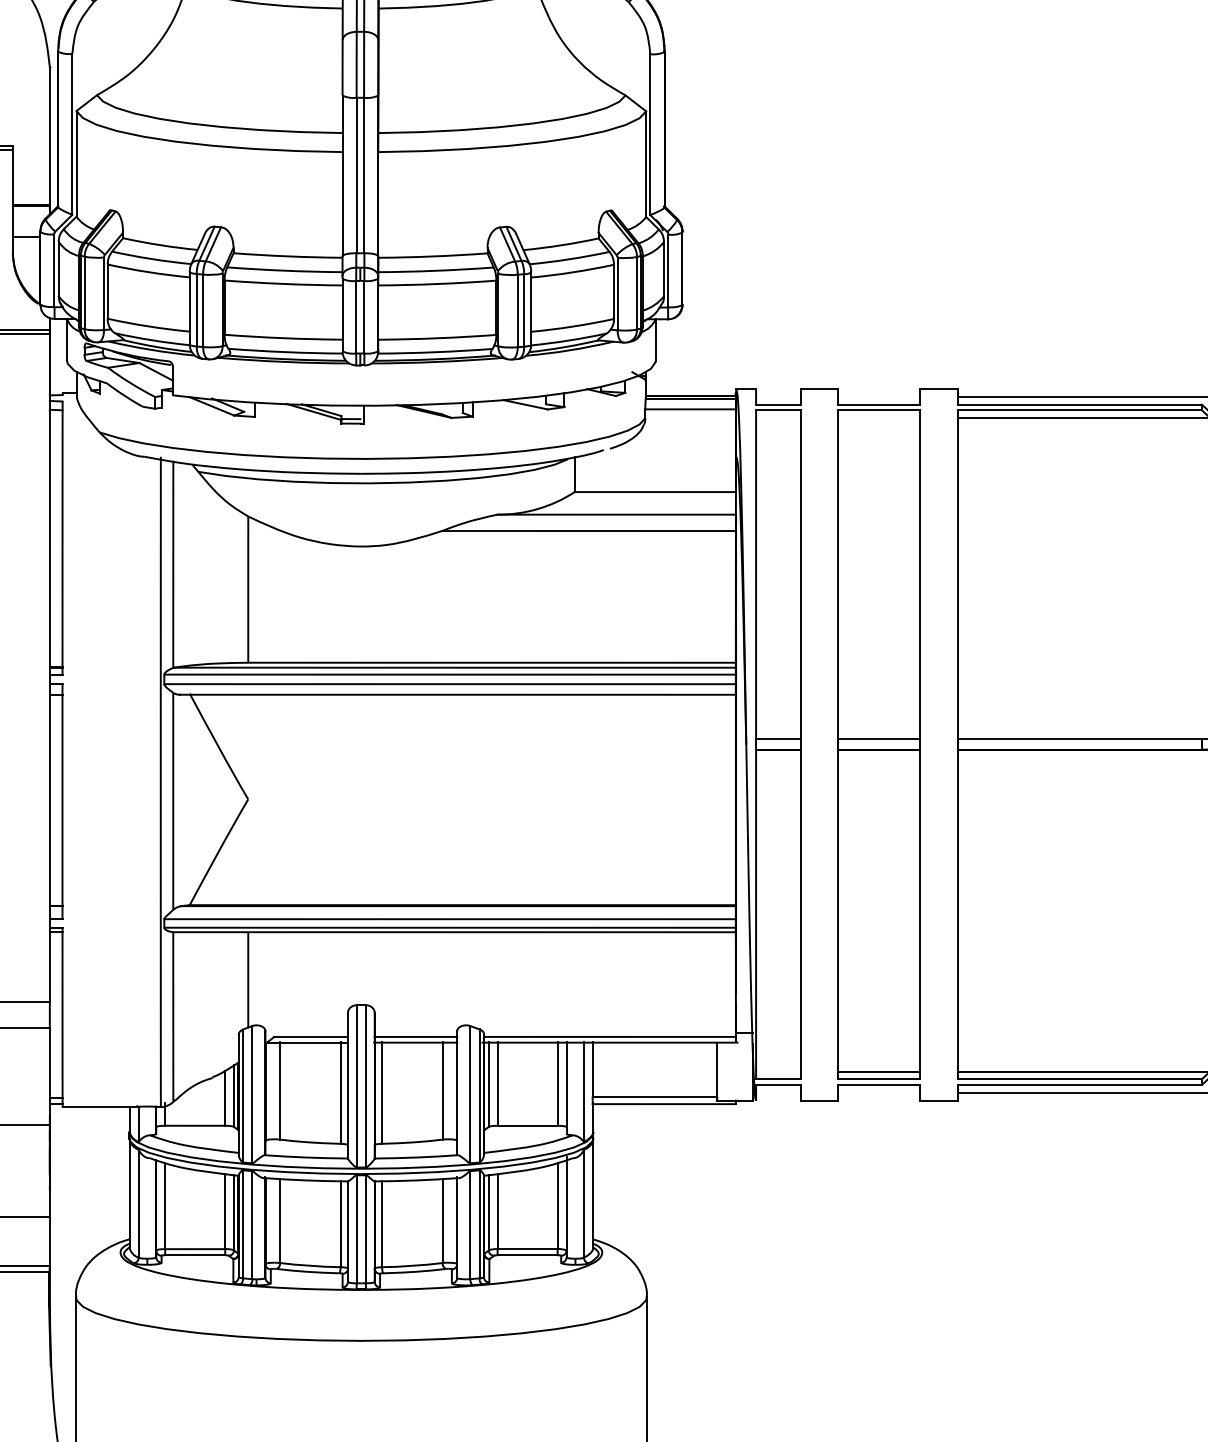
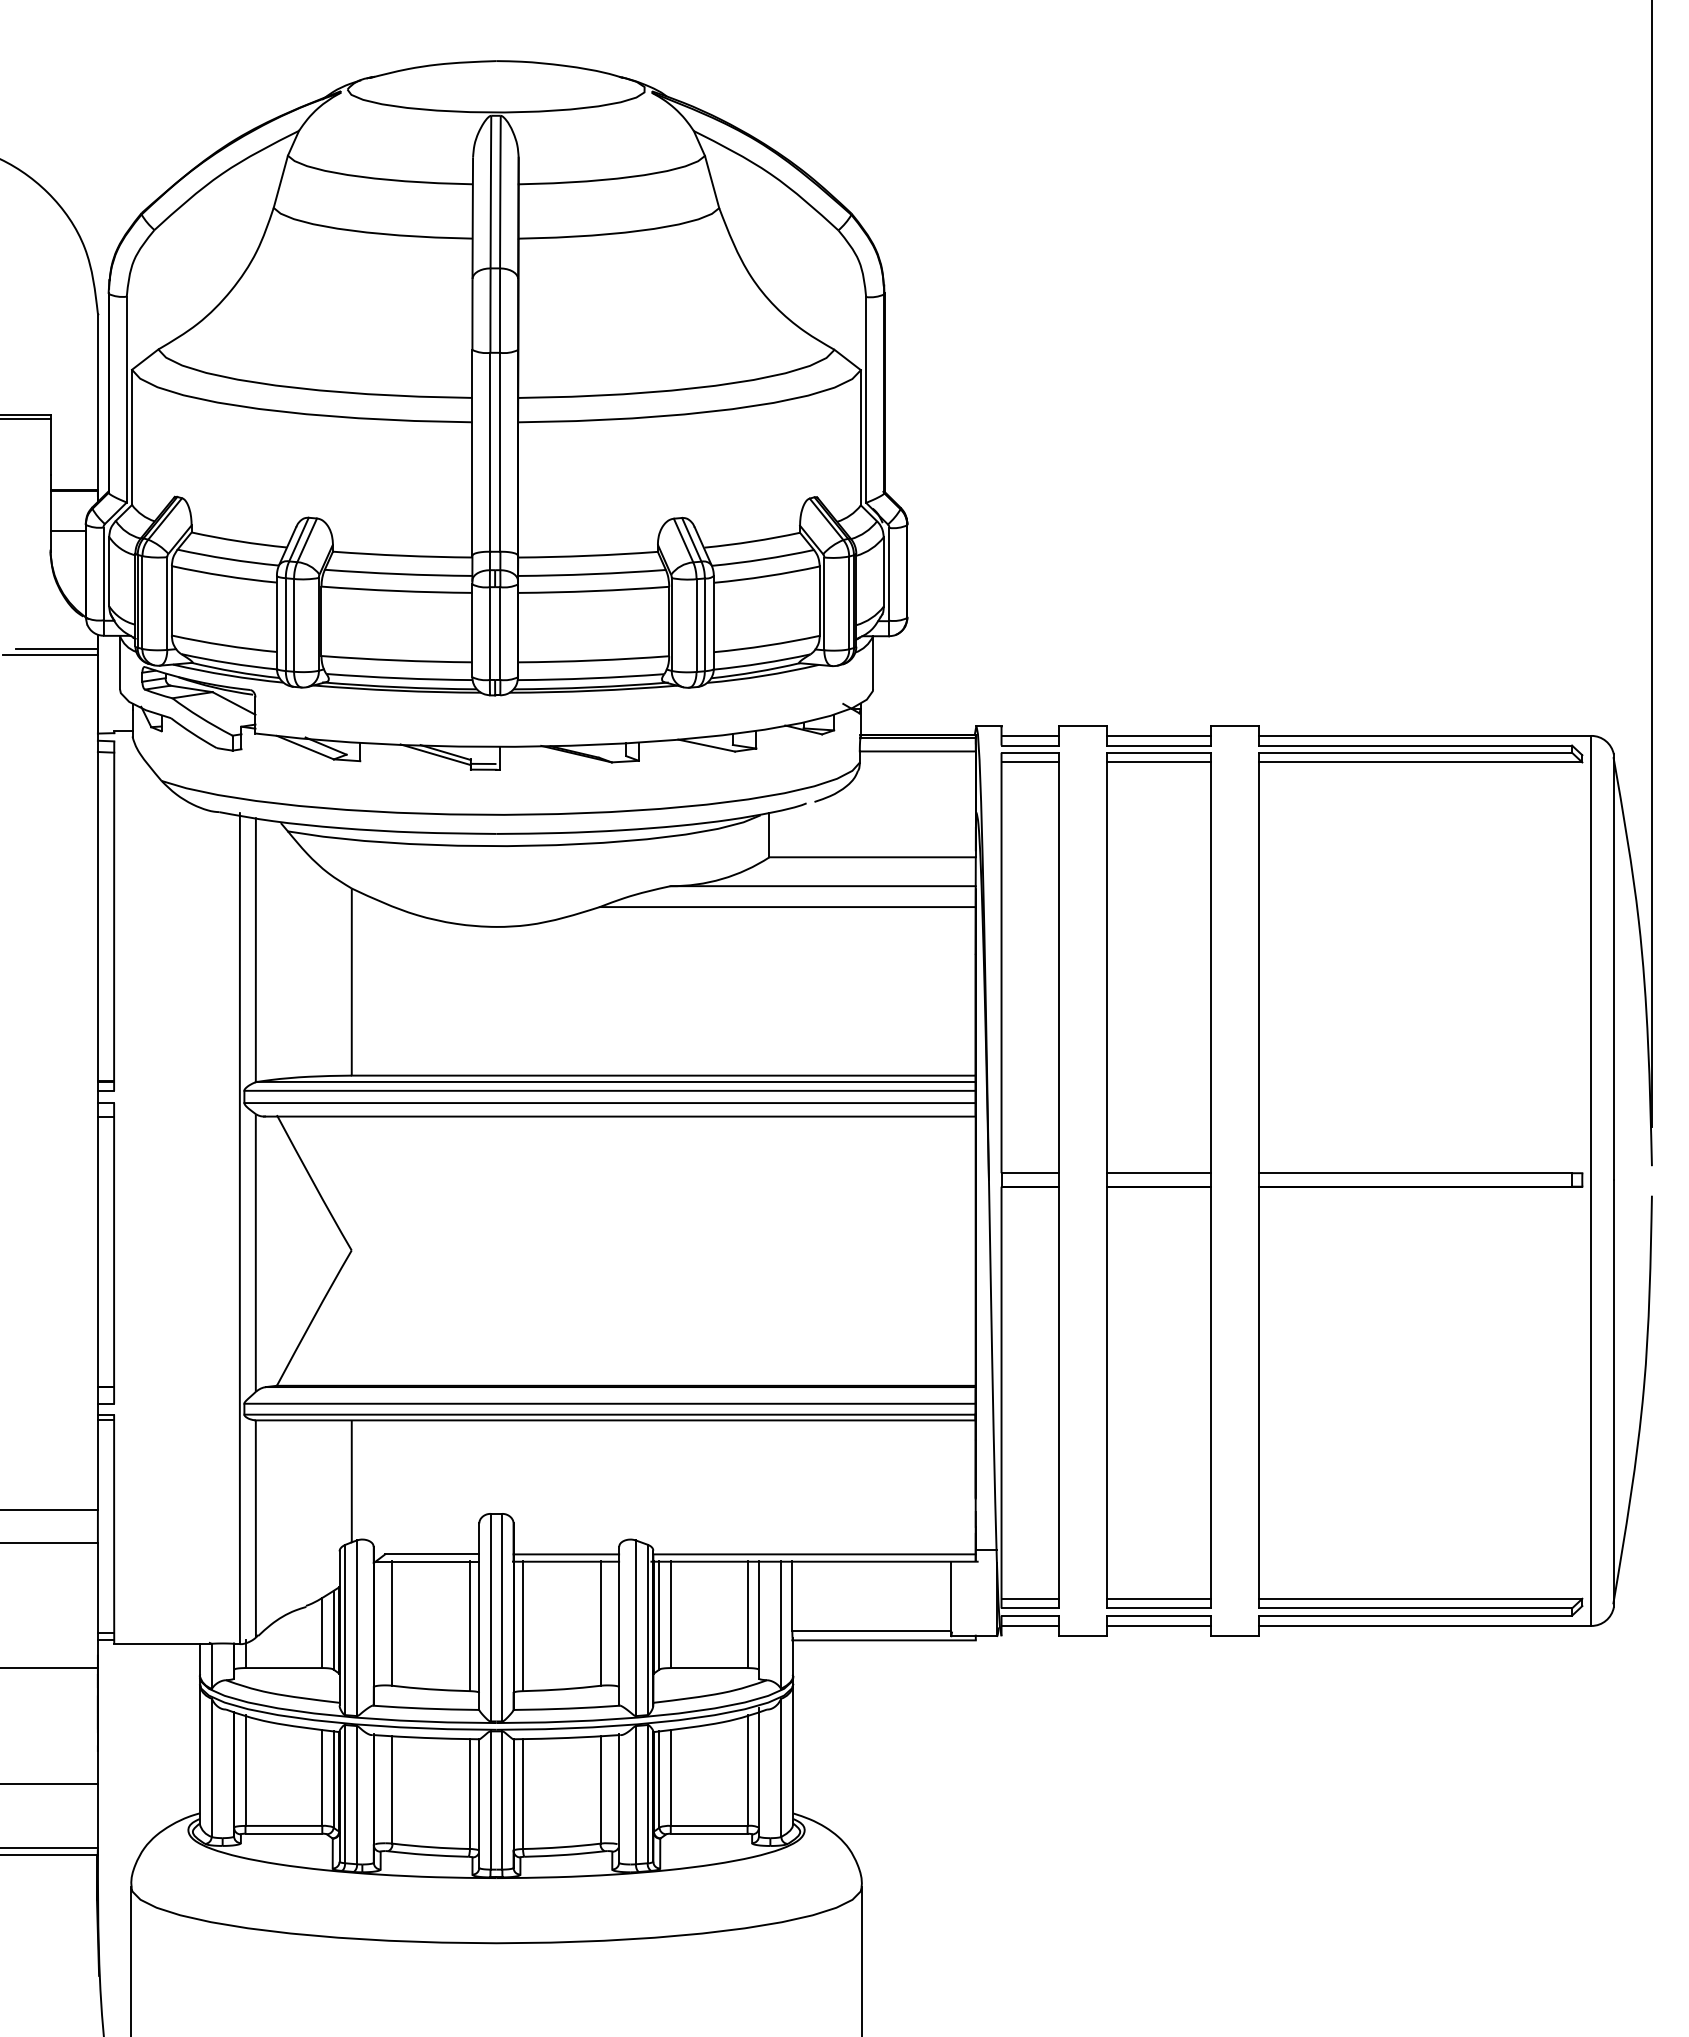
line: (777, 396) -> (1029, 735), added
line: (878, 396) -> (1158, 735), added
line: (777, 417) -> (1029, 762), added
line: (878, 417) -> (1158, 762), added
line: (777, 1071) -> (1029, 1598), added
line: (777, 1092) -> (1029, 1625), added
line: (878, 1092) -> (1158, 1625), added

